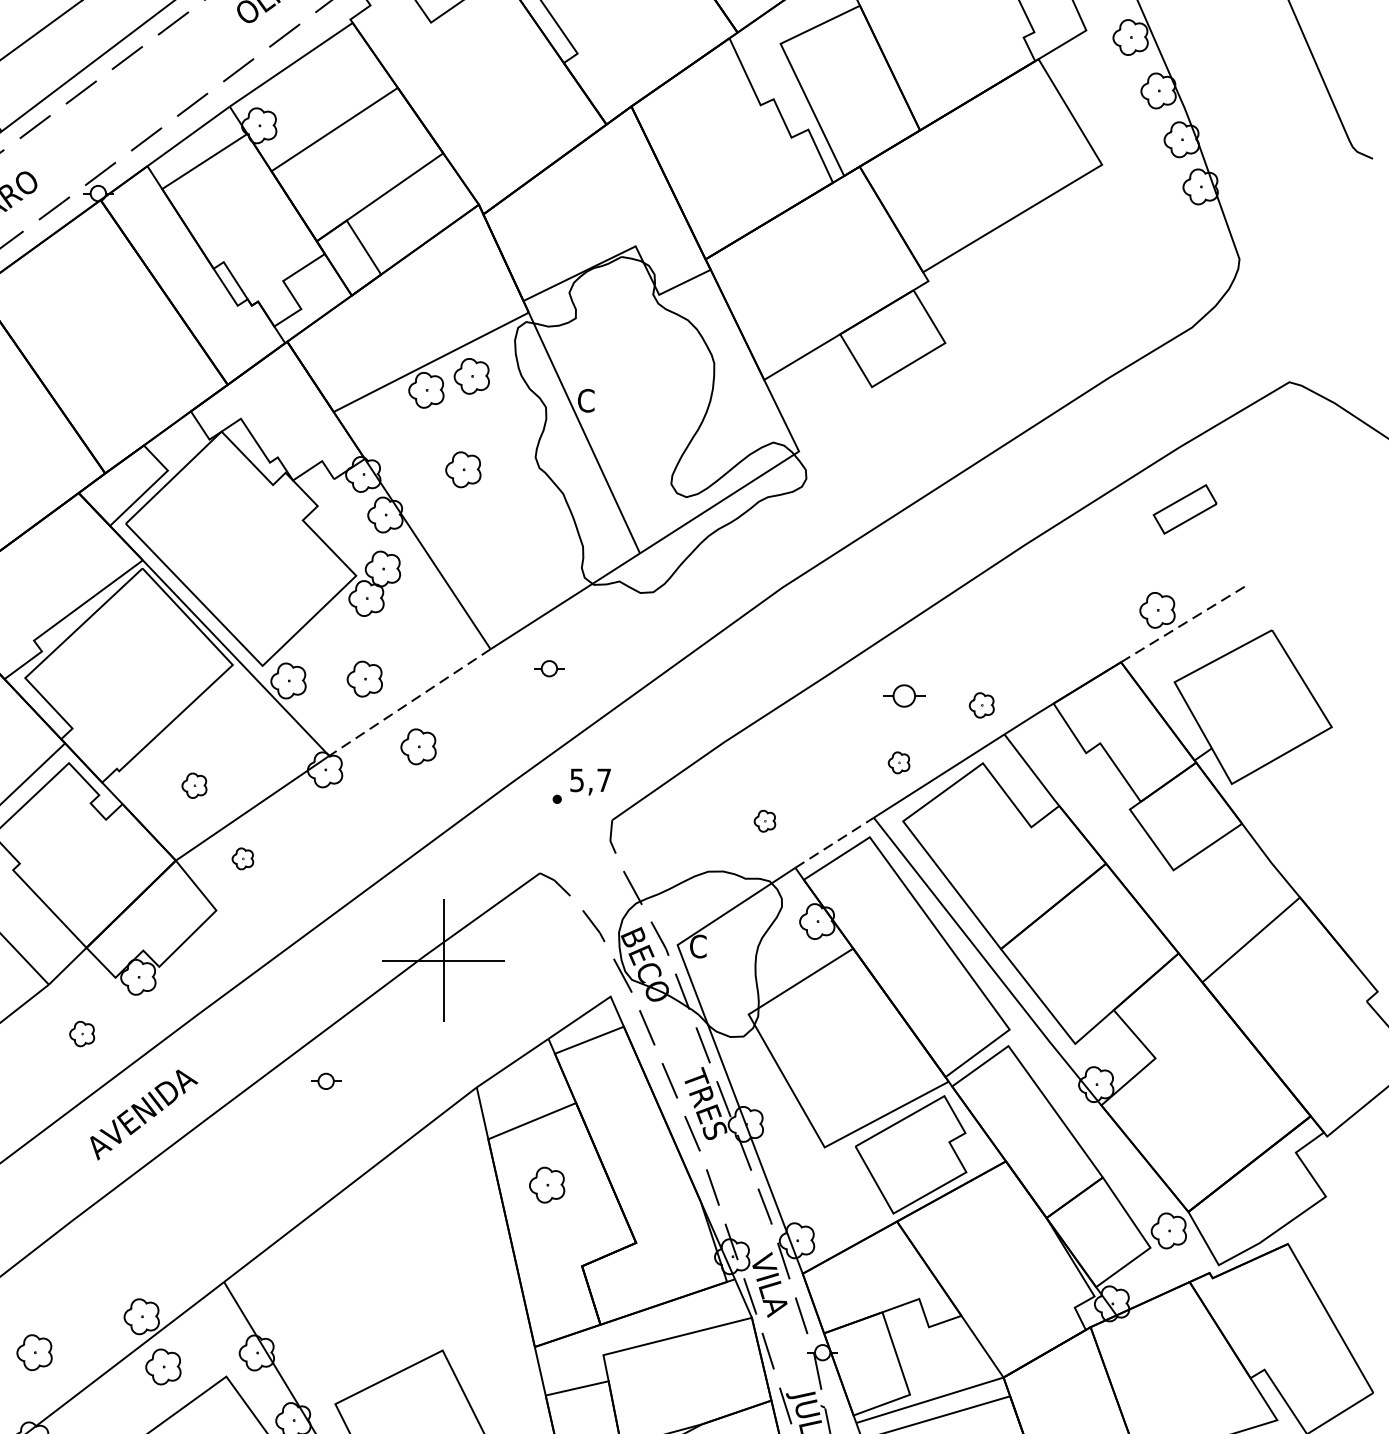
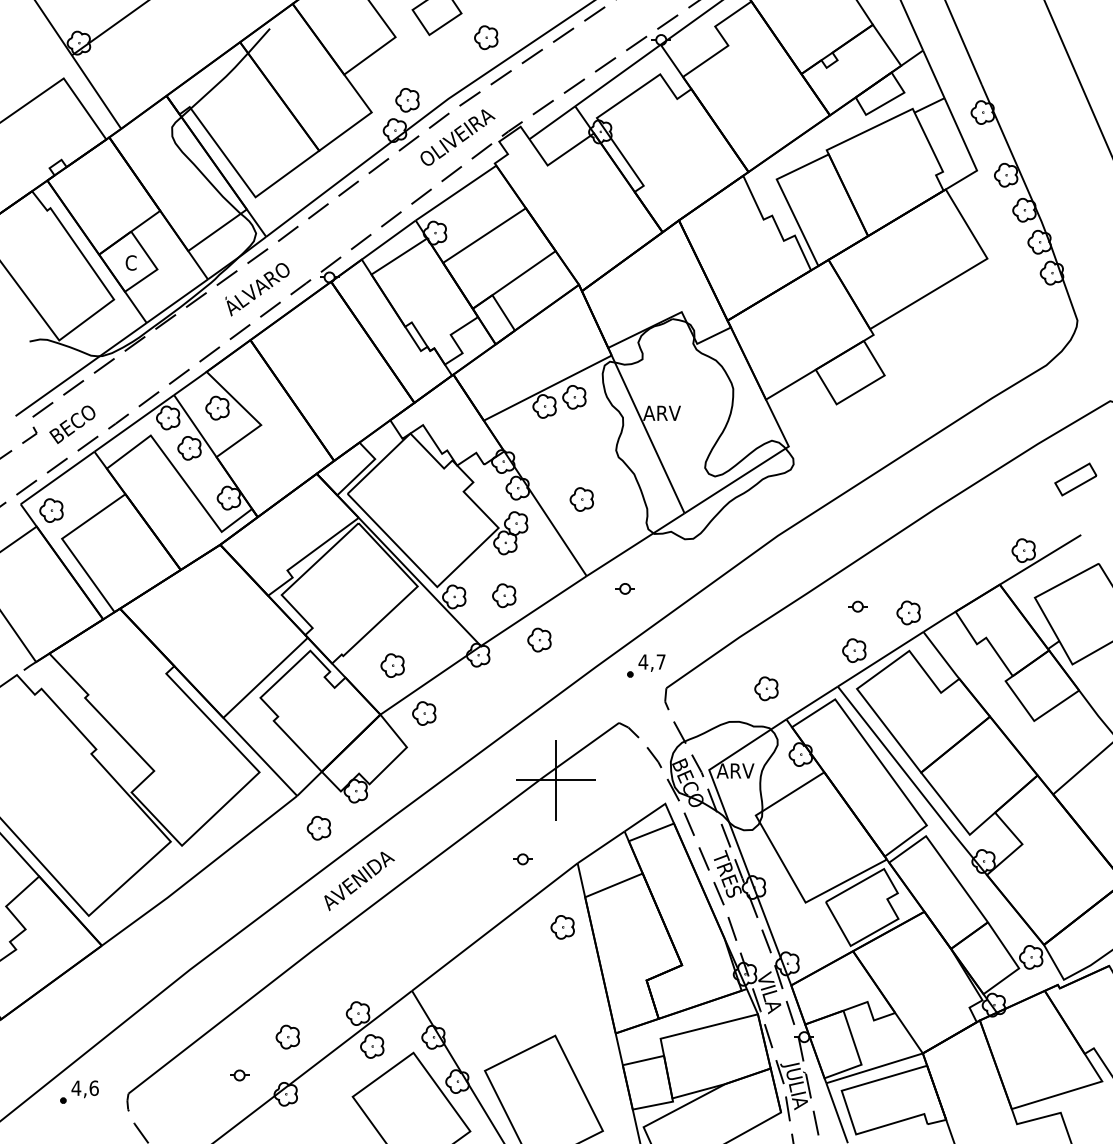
text: (604, 401) -> (661, 413), C -> ARV
part: (462, 469) -> (581, 499), moved
part: (1184, 509) -> (1075, 479), moved
line: (1183, 623) -> (1040, 559), dashed -> solid
part: (903, 695) -> (857, 606), size x0.71
line: (409, 703) -> (533, 611), dashed -> solid
part: (981, 704) -> (908, 612), size x1.43
part: (899, 762) -> (854, 650), size x1.67
text: (577, 779) -> (643, 661), 5,7 -> 4,7
part: (194, 785) -> (392, 665), size x1.43
part: (764, 820) -> (766, 688), size x1.67
line: (835, 842) -> (812, 702), dashed -> solid
part: (243, 858) -> (424, 713), size x1.67
text: (717, 945) -> (735, 770), C -> ARV
part: (81, 1034) -> (318, 828), size x1.43
part: (325, 1081) -> (522, 859), moved
part: (546, 1185) -> (562, 927), moved

